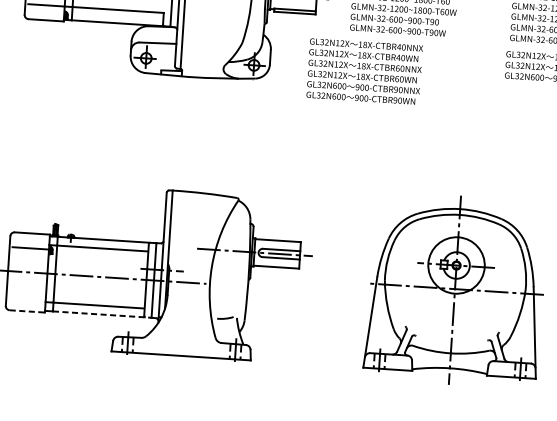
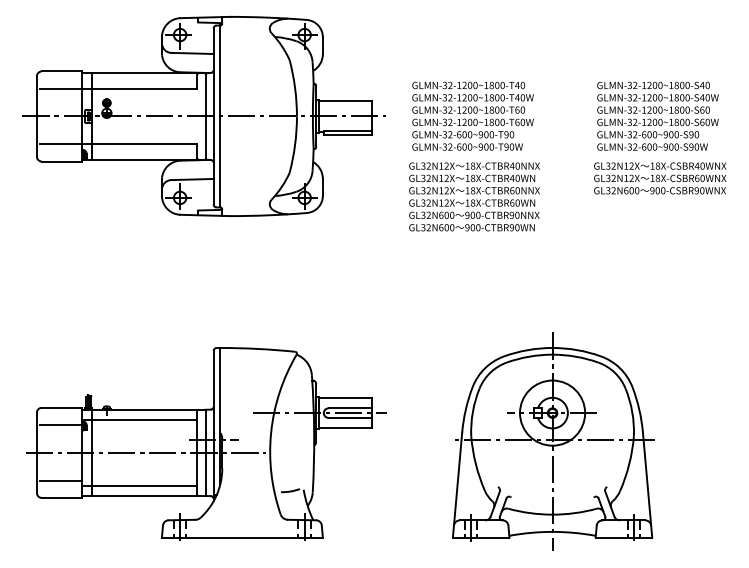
text: (364, 71) -> (474, 196), moved
line: (27, 296) -> (61, 480), added
line: (27, 311) -> (62, 497), dashed -> solid
line: (102, 314) -> (148, 495), dashed -> solid

